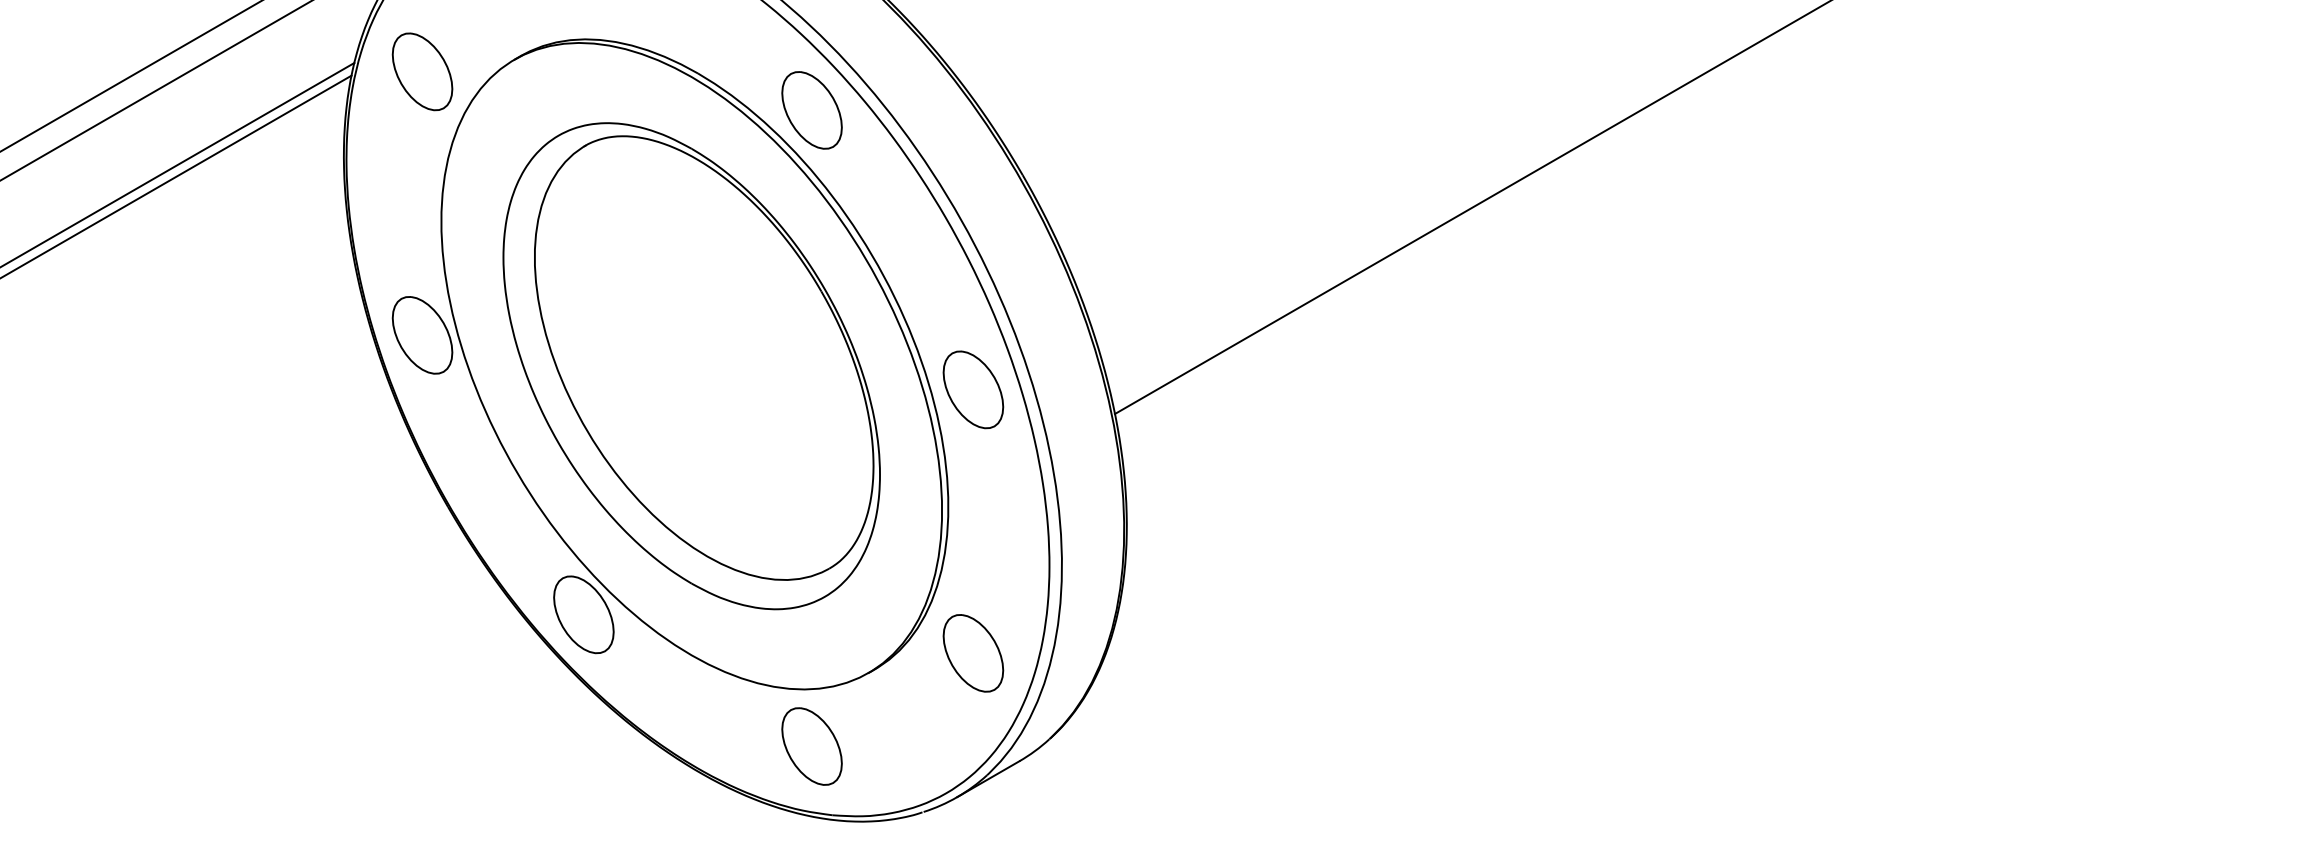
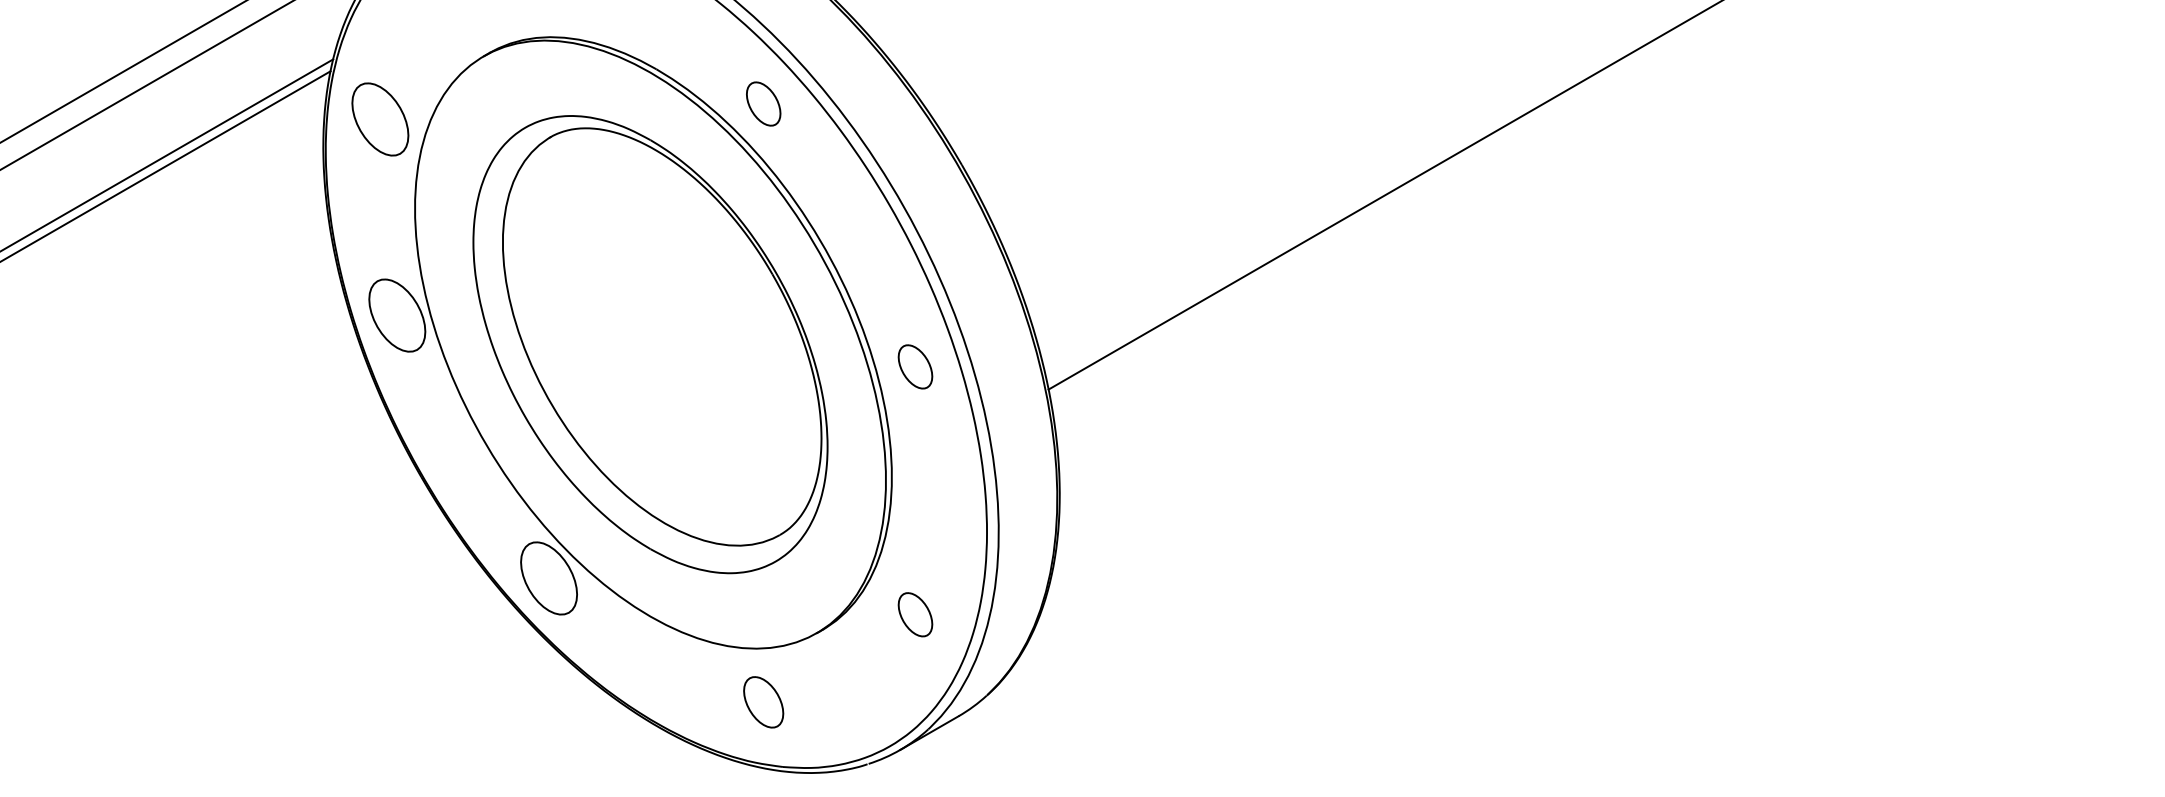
part: (422, 71) -> (380, 119), moved
part: (811, 110) -> (763, 104), size x0.6
part: (973, 389) -> (915, 366), size x0.6
part: (973, 653) -> (915, 614), size x0.6
part: (811, 746) -> (763, 702), size x0.7

